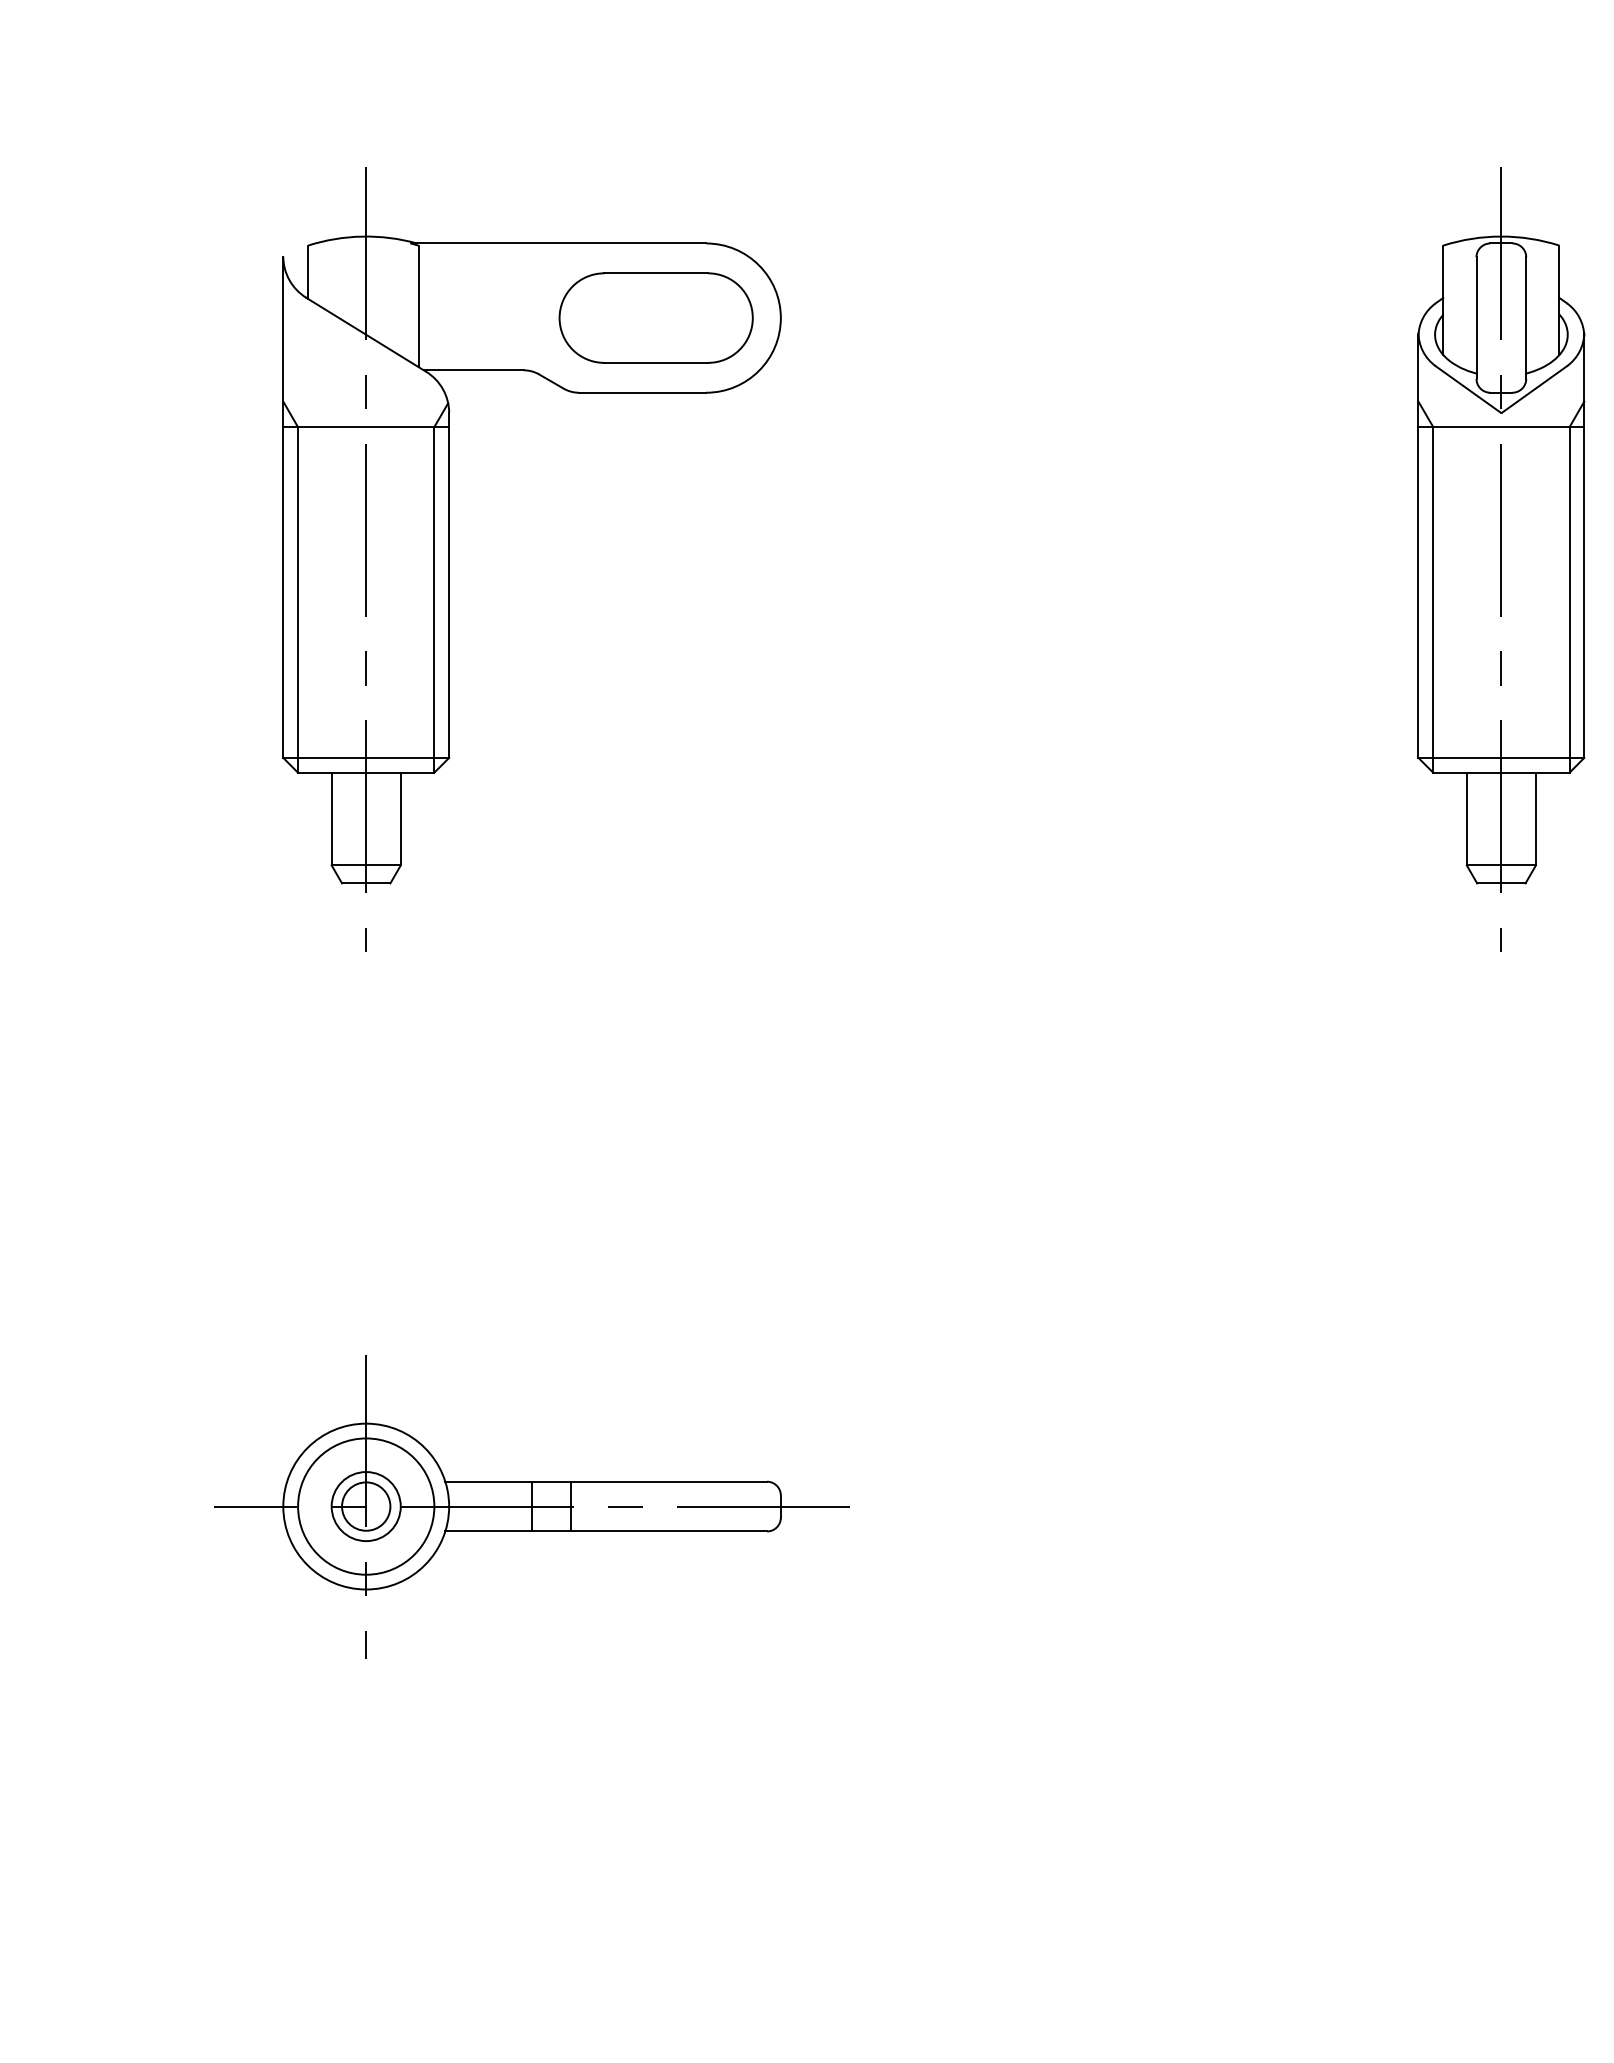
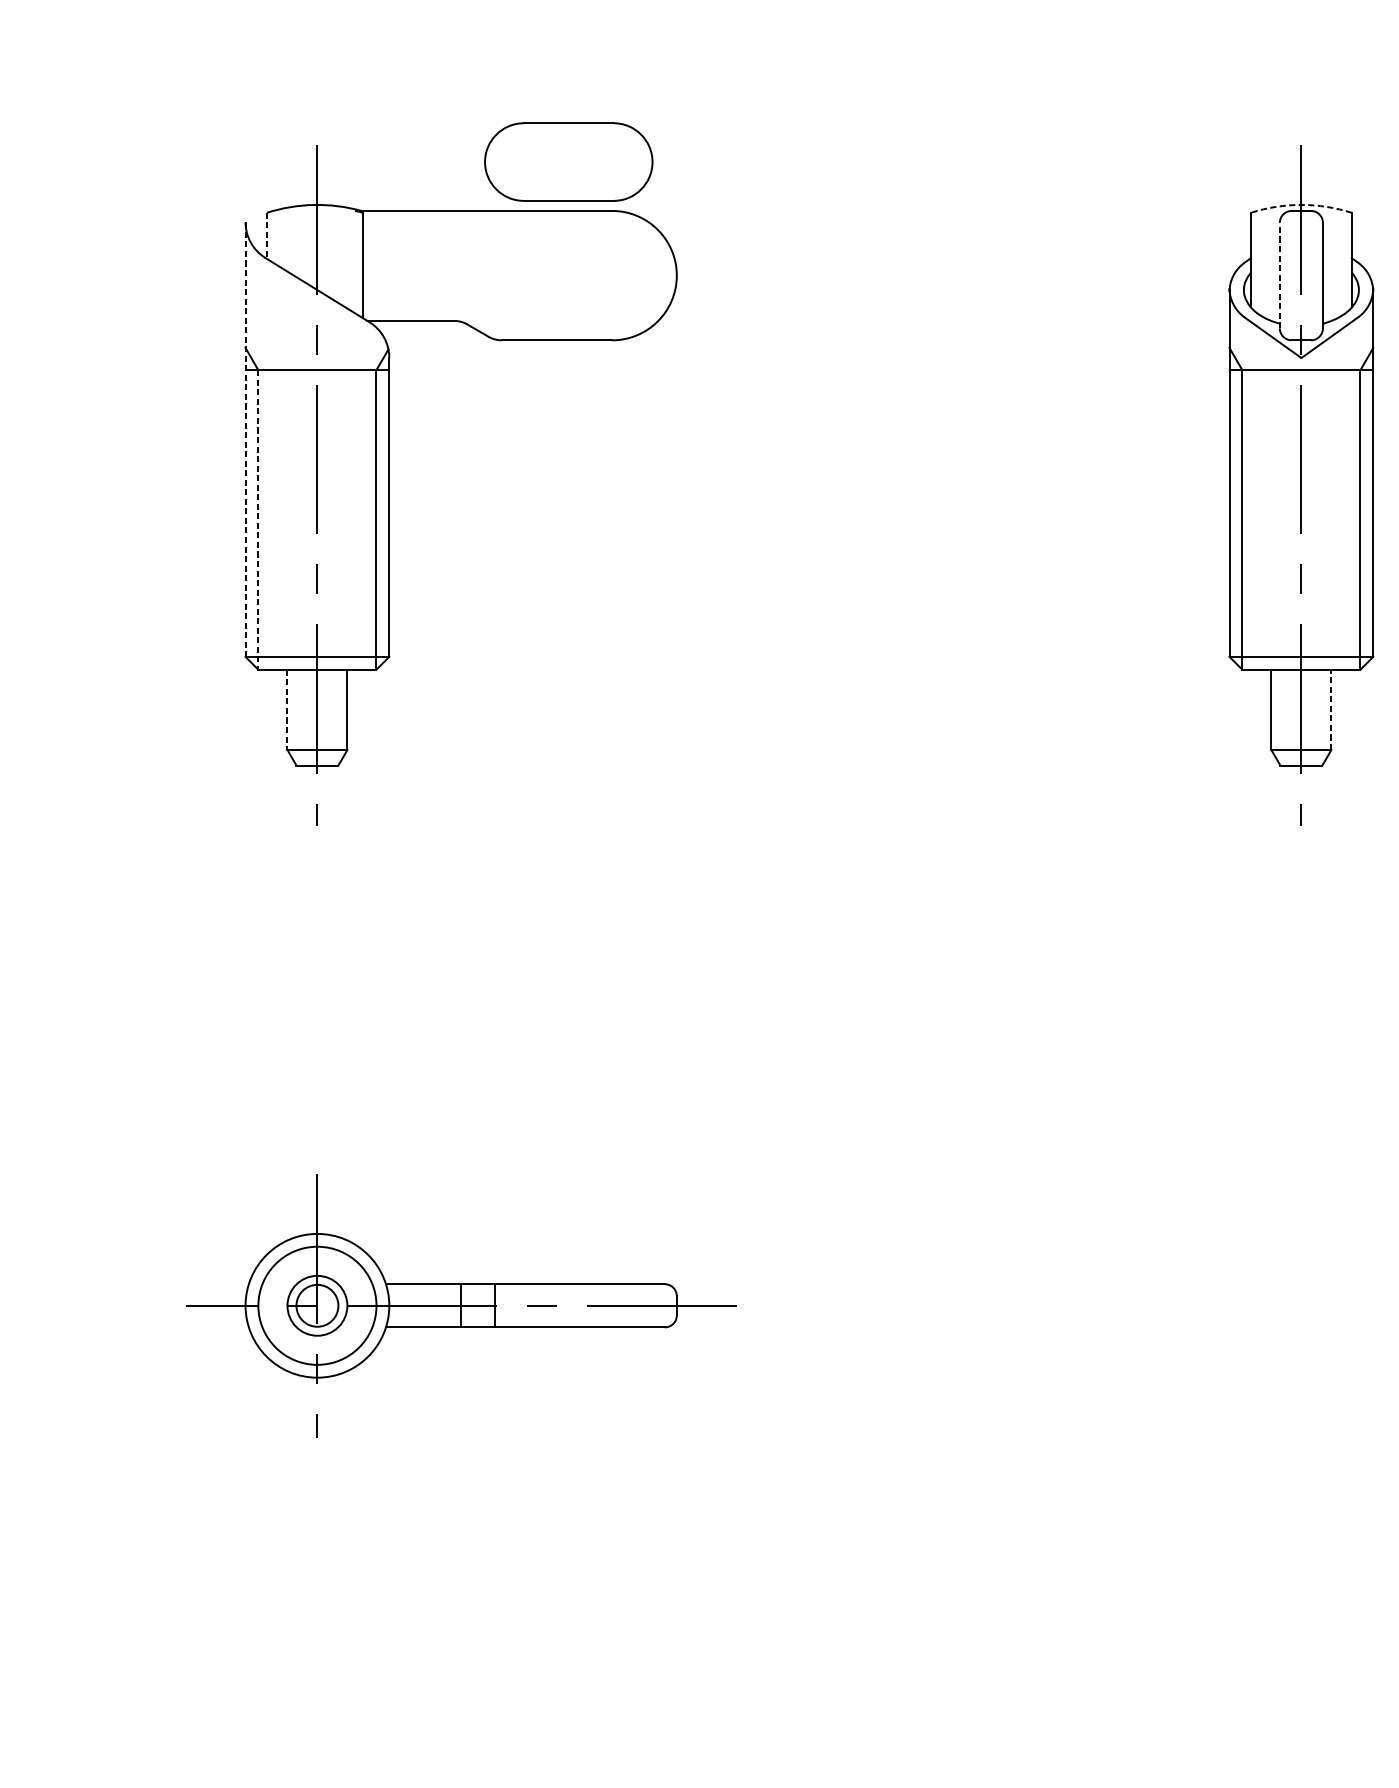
arc: (1501, 236) -> (1301, 204), solid -> dashed
line: (308, 272) -> (267, 236), solid -> dashed
part: (655, 317) -> (568, 161), moved
line: (1476, 318) -> (1279, 275), solid -> dashed
line: (283, 507) -> (245, 439), solid -> dashed
line: (298, 600) -> (258, 520), solid -> dashed
line: (1535, 818) -> (1330, 709), solid -> dashed
line: (331, 819) -> (287, 710), solid -> dashed

